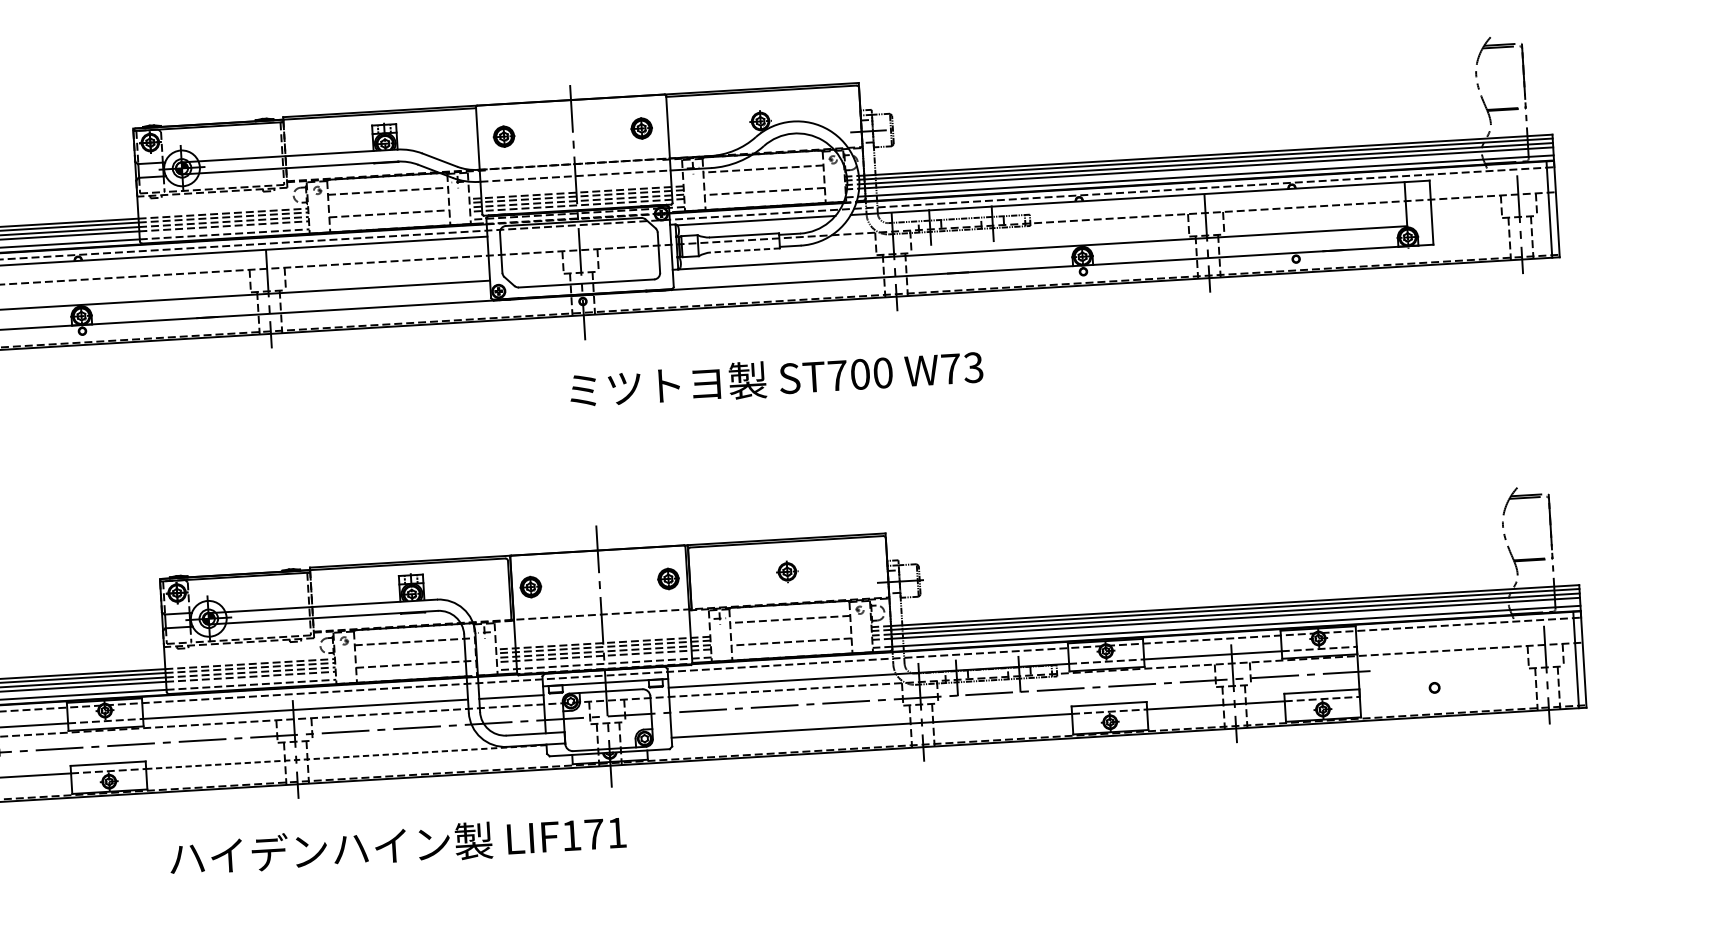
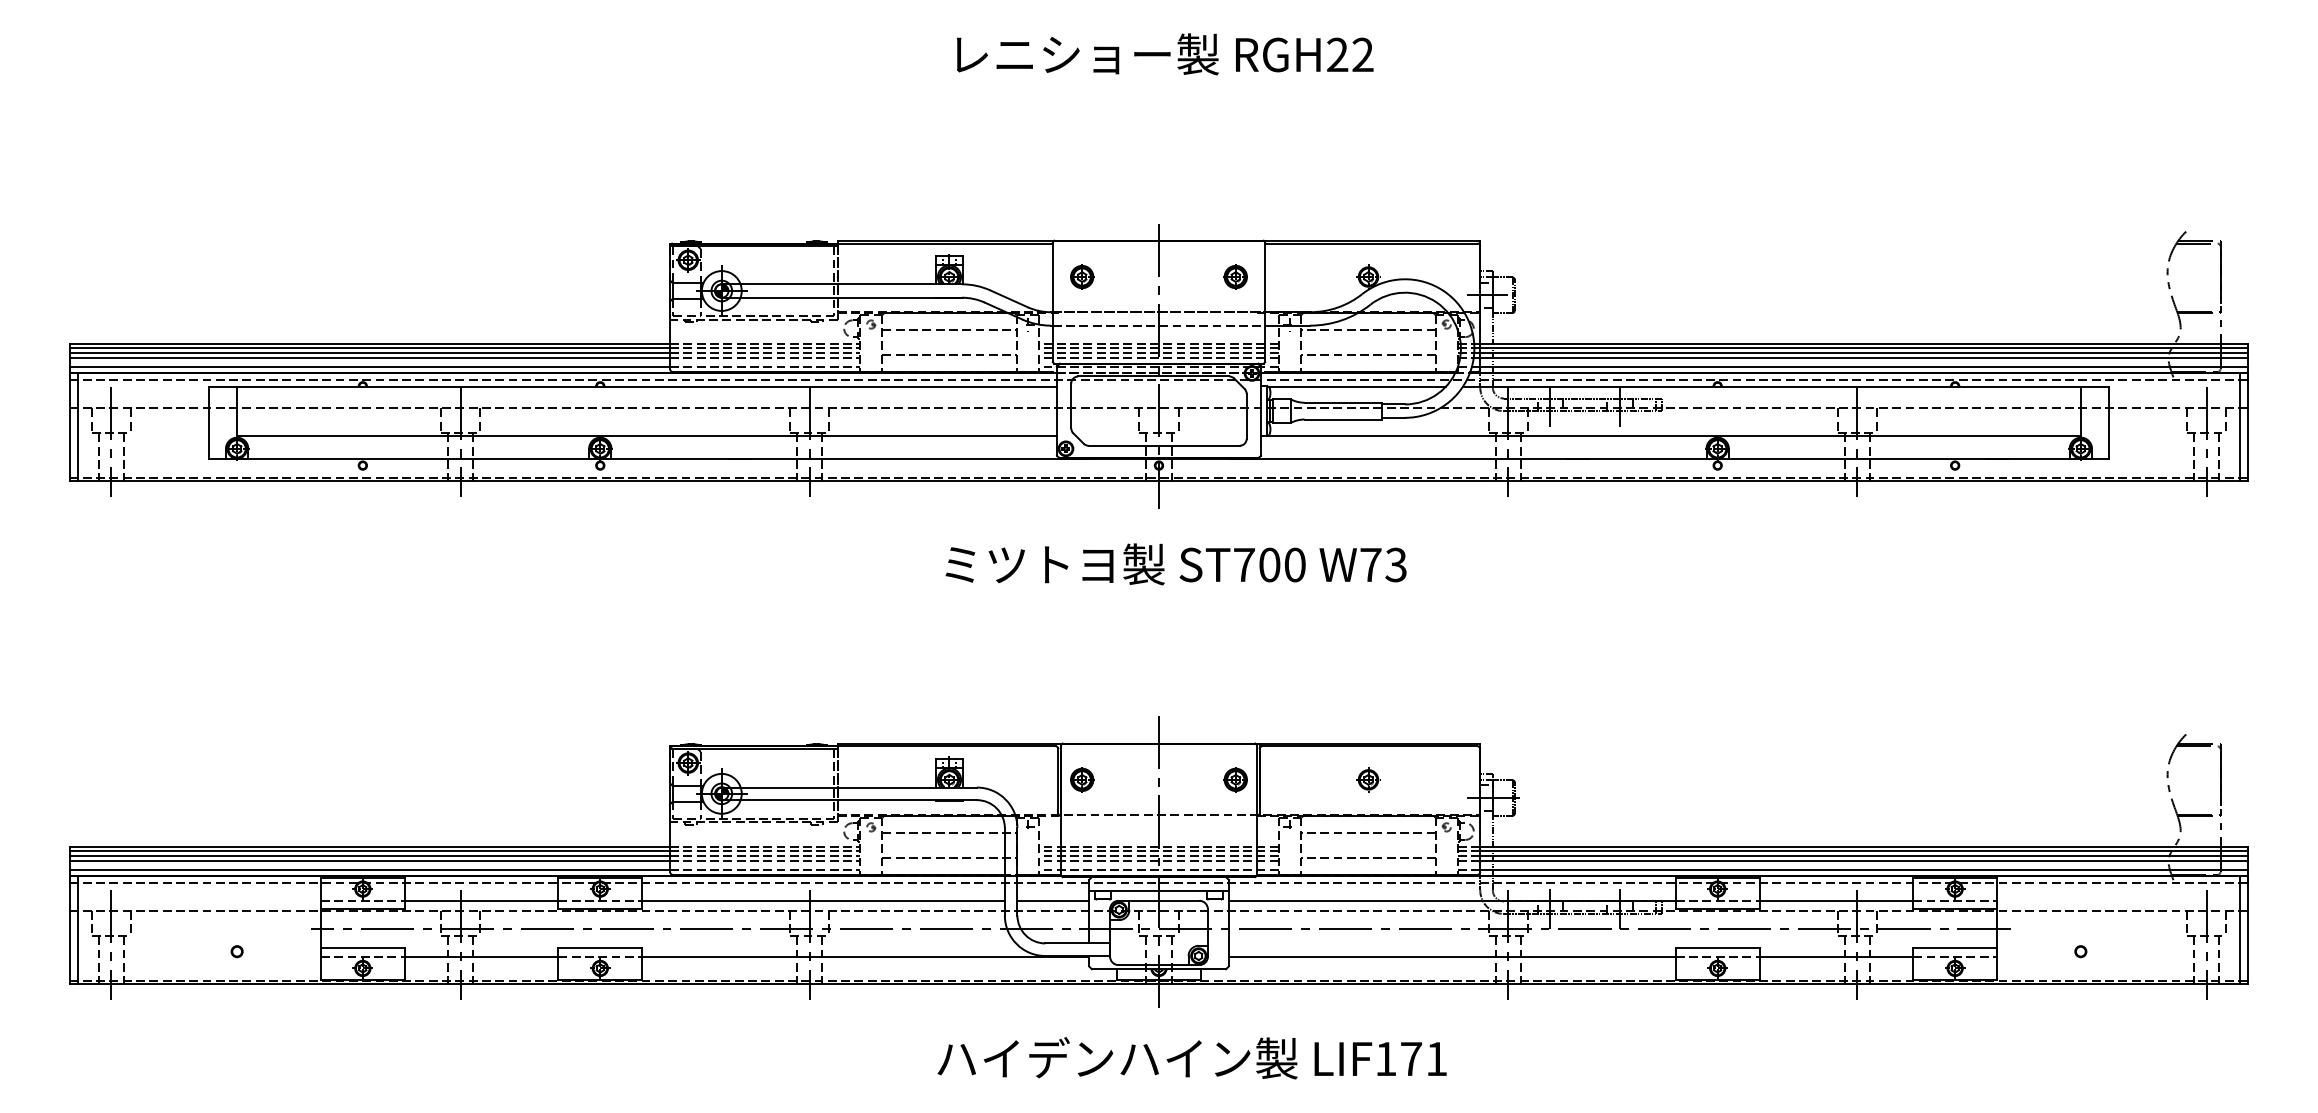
line: (745, 250) -> (1343, 419), dashed -> solid
text: (775, 378) -> (1175, 564), moved
line: (346, 756) -> (865, 956), dashed -> solid
text: (397, 845) -> (1191, 1058), moved

